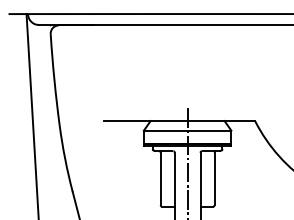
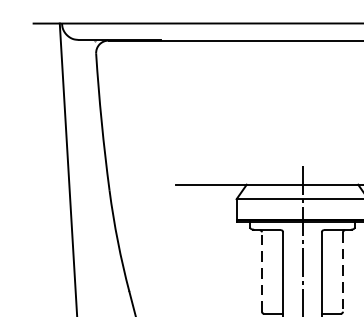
line: (160, 178) -> (261, 271), solid -> dashed
line: (214, 179) -> (342, 272), solid -> dashed

